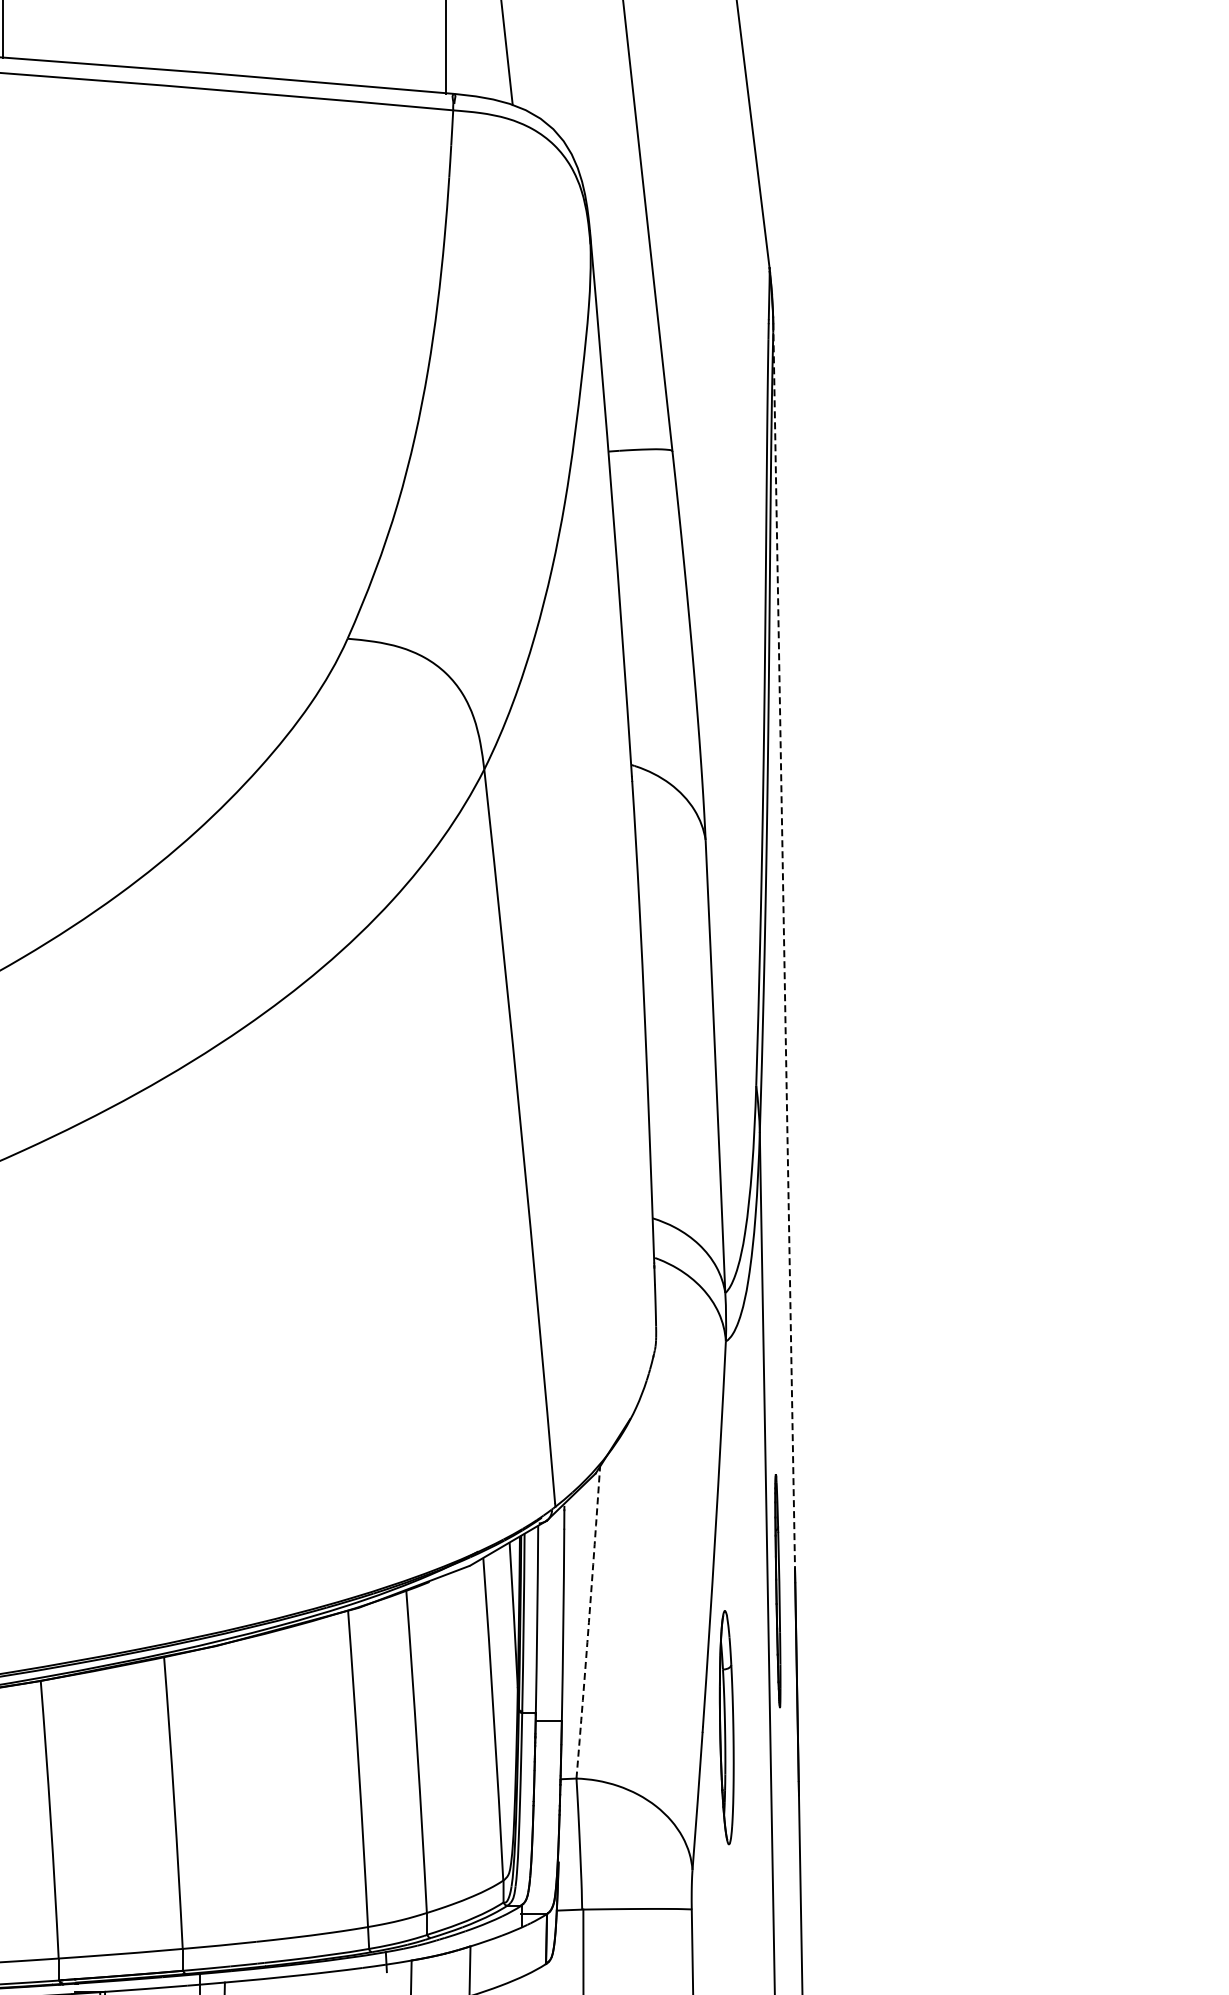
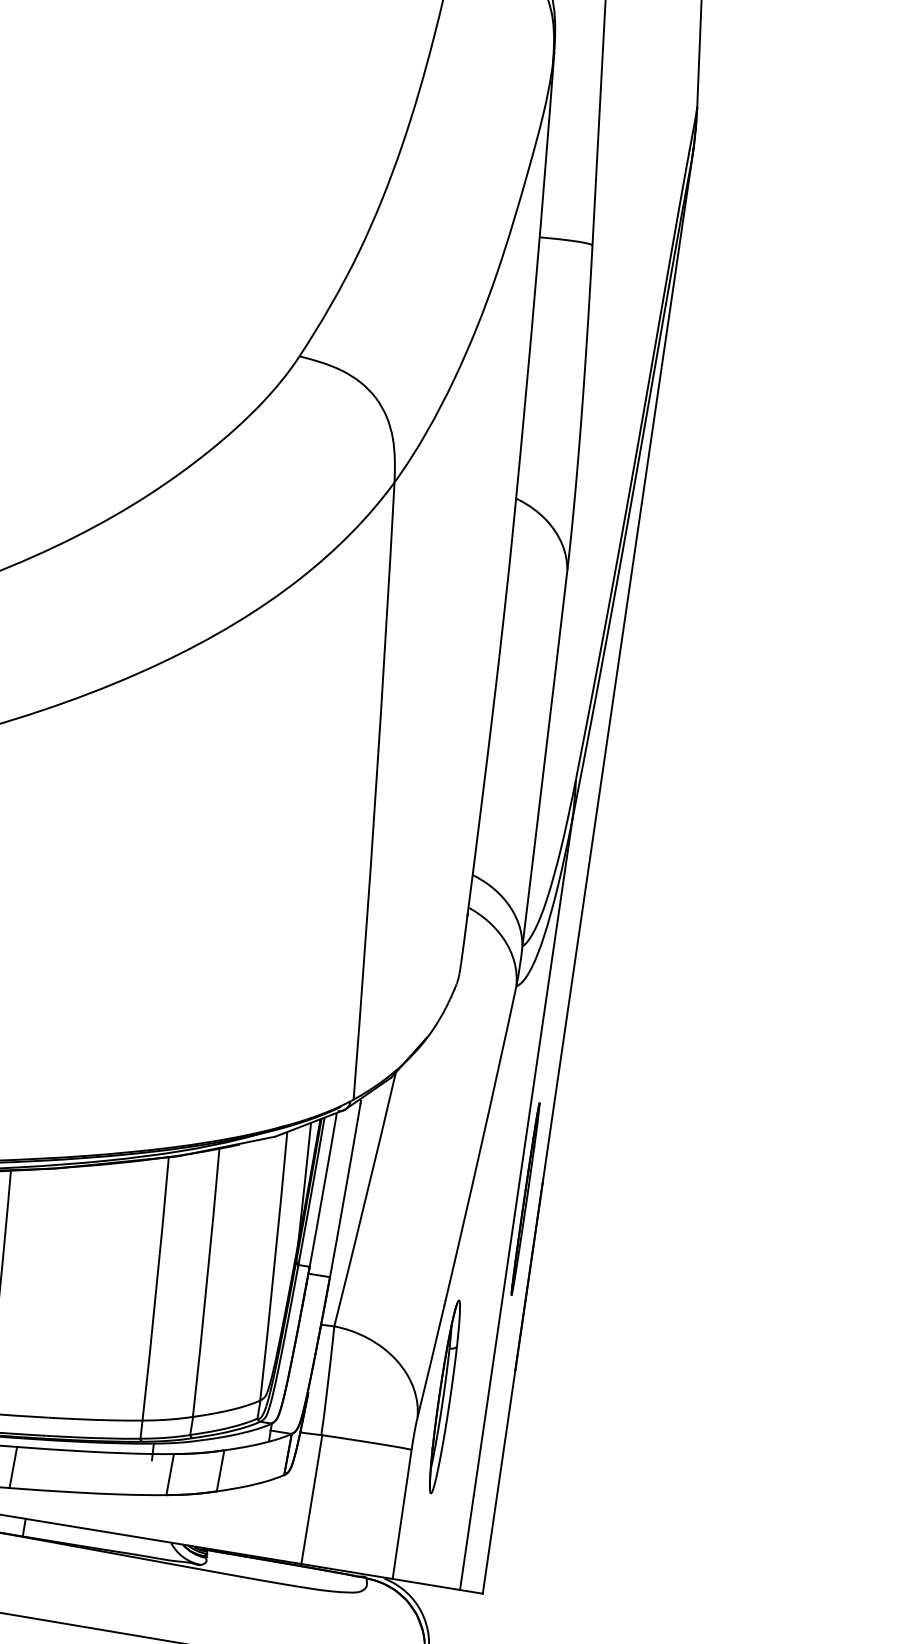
line: (784, 946) -> (617, 668), dashed -> solid
arc: (588, 1622) -> (365, 1199), dashed -> solid
part: (726, 1727) -> (444, 1396), moved

